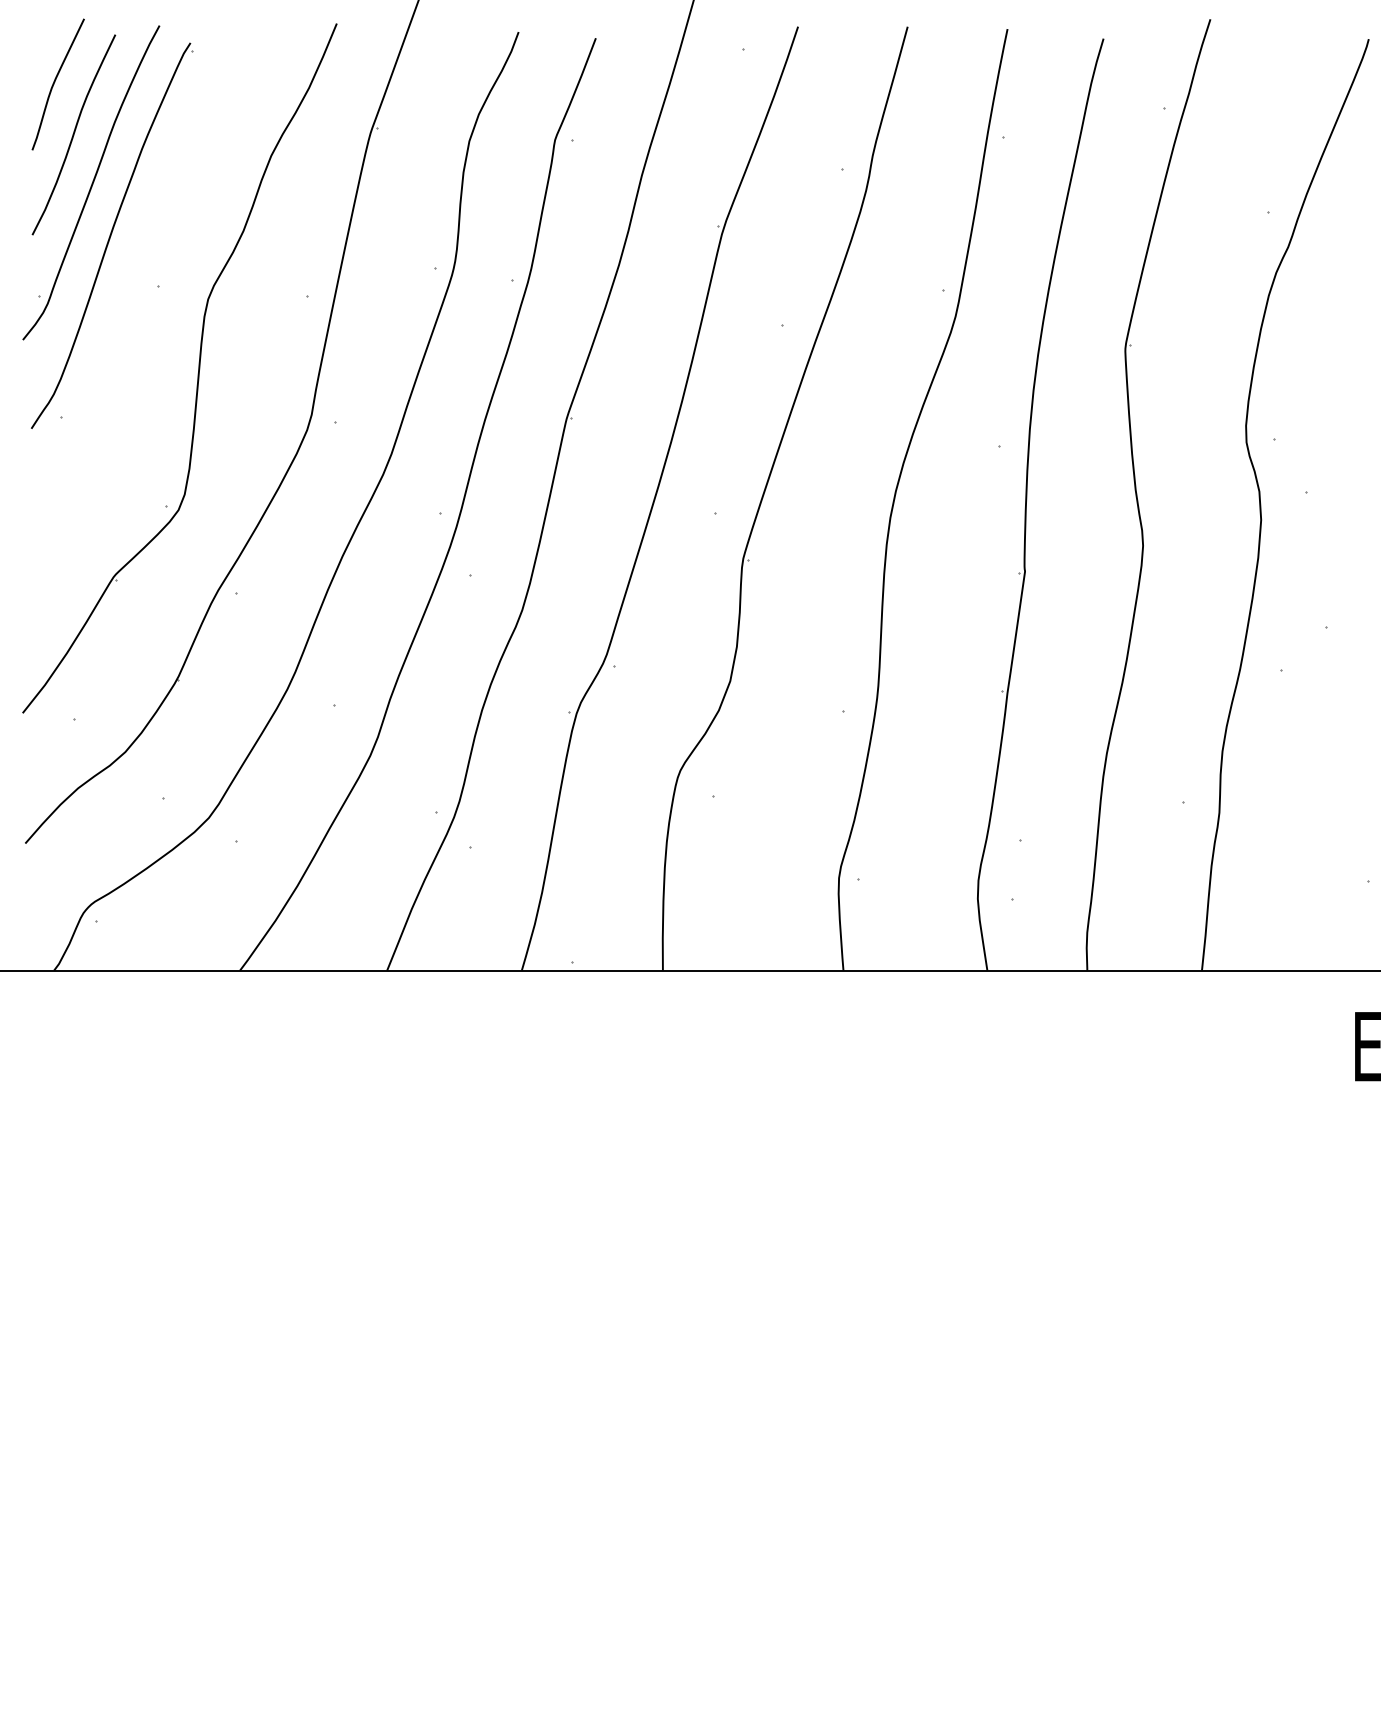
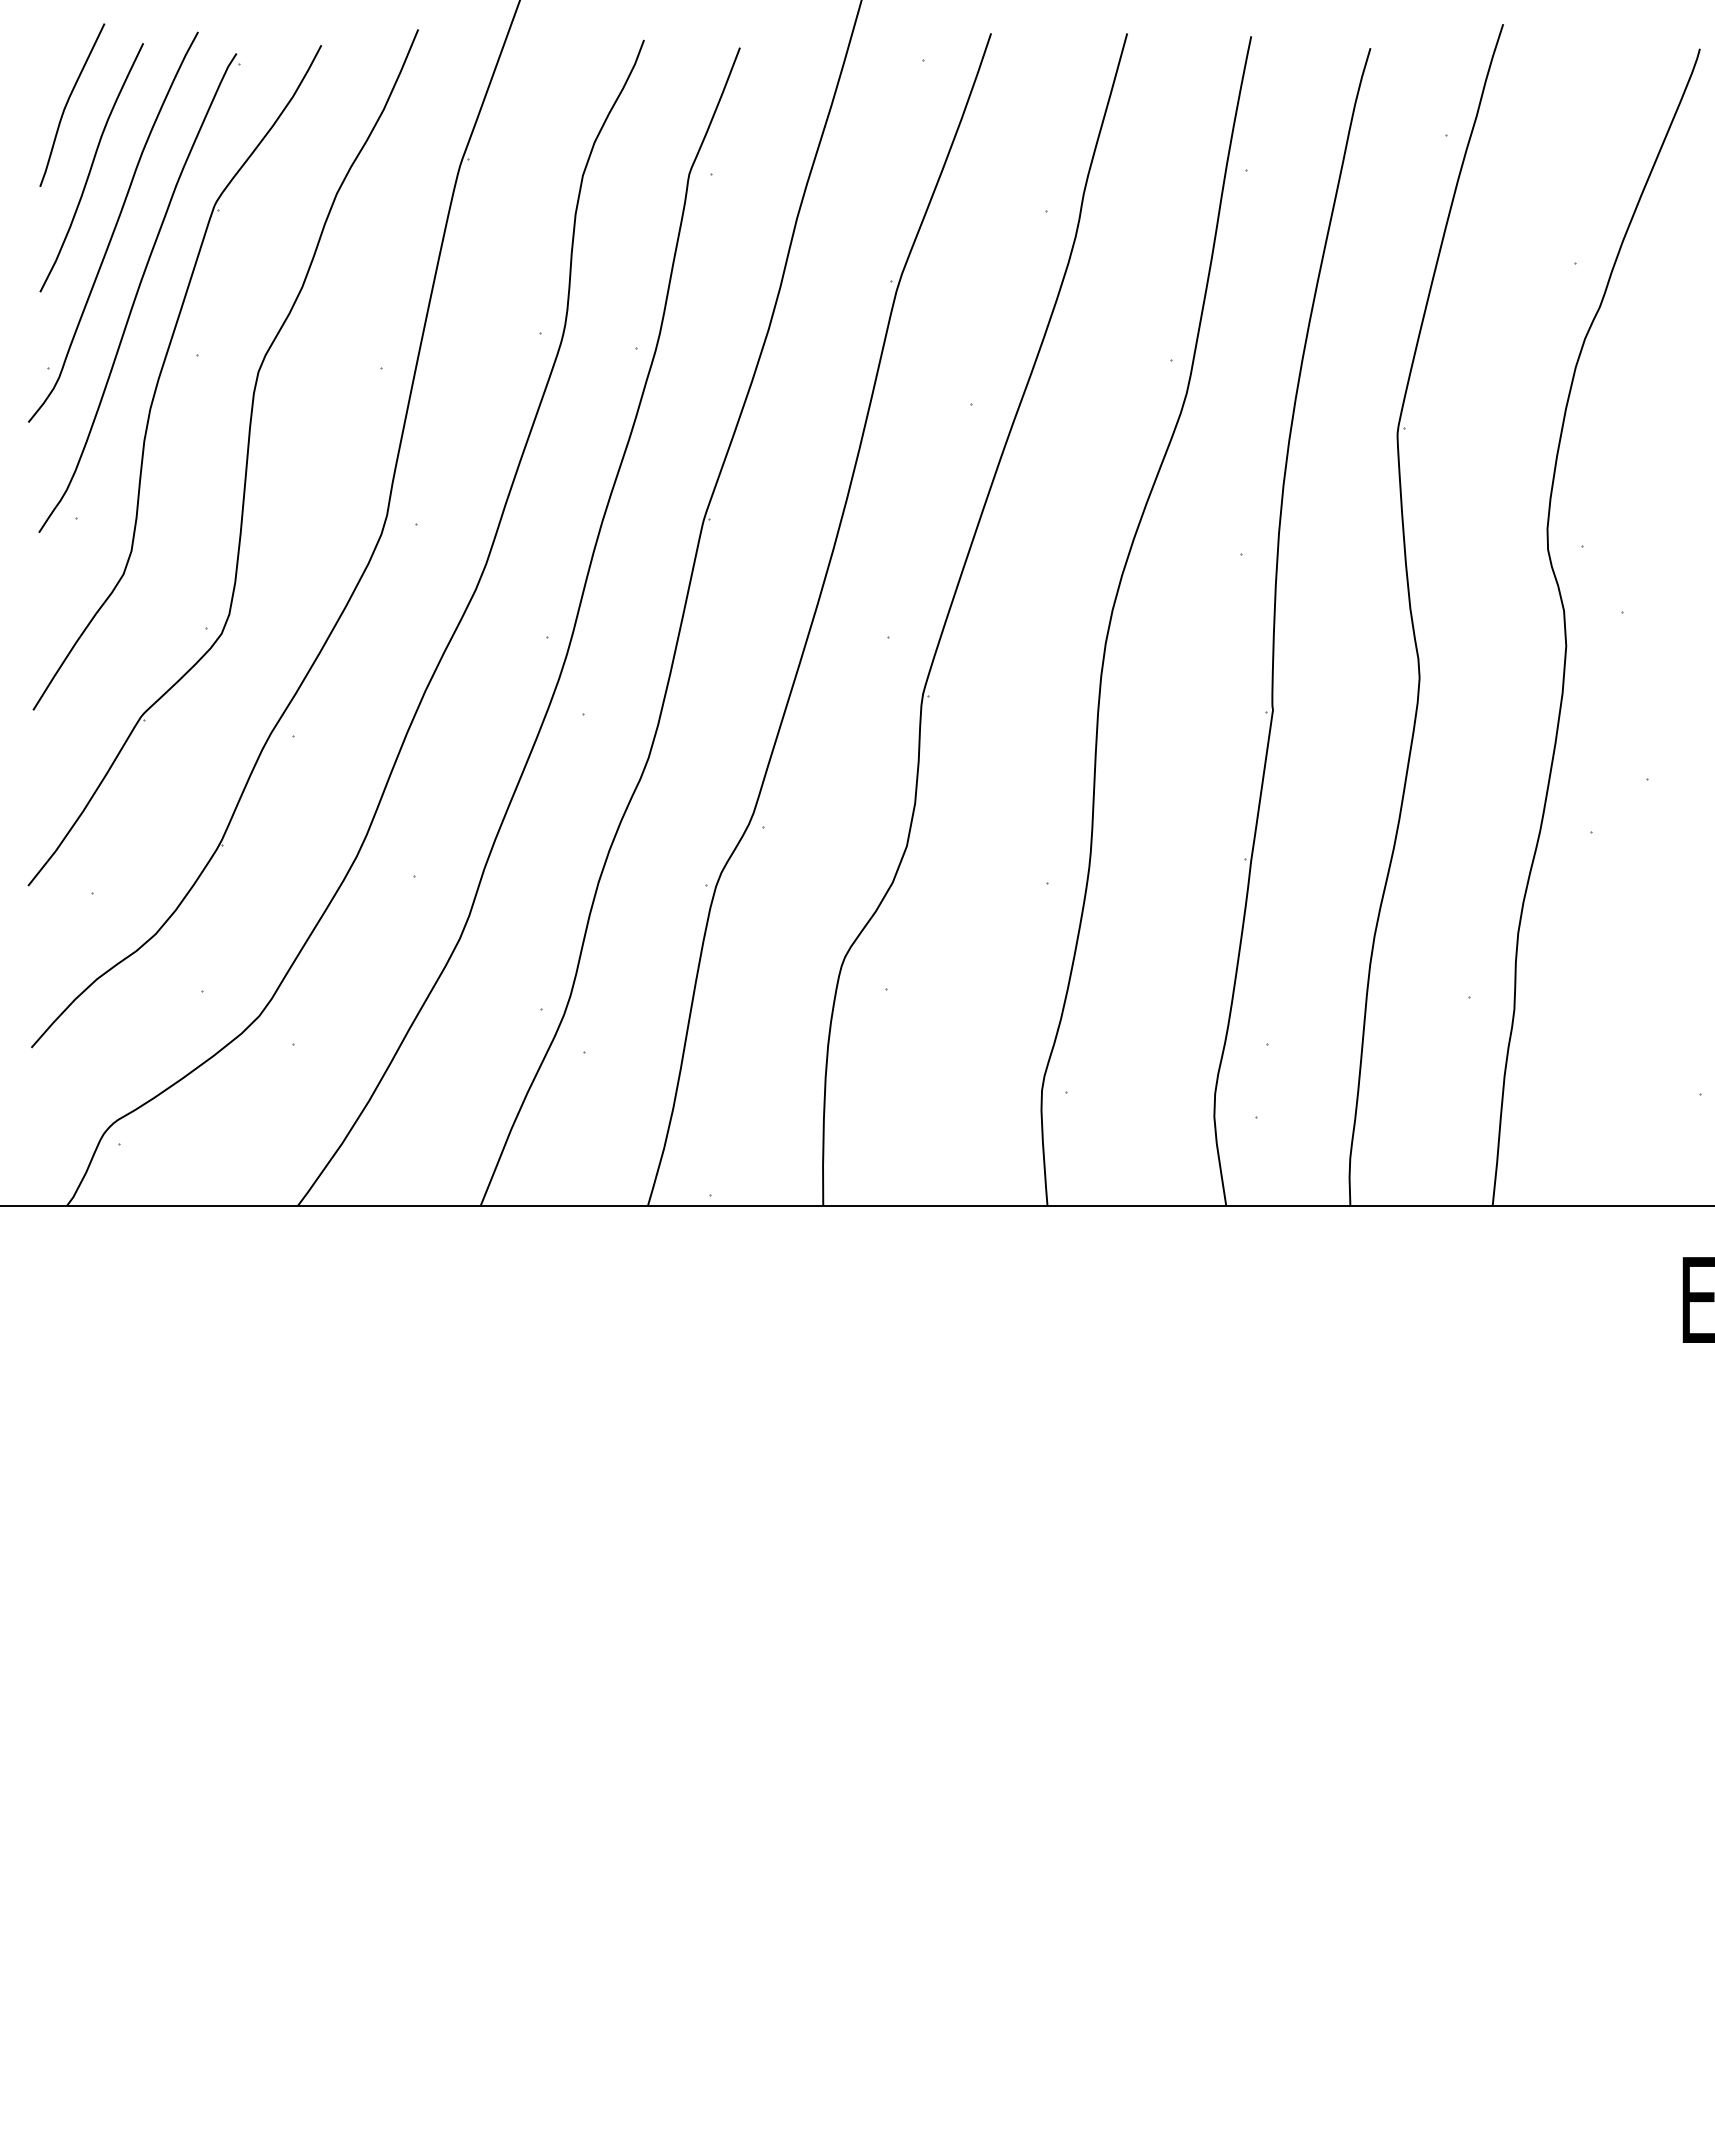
part: (130, 298) -> (162, 371), added

